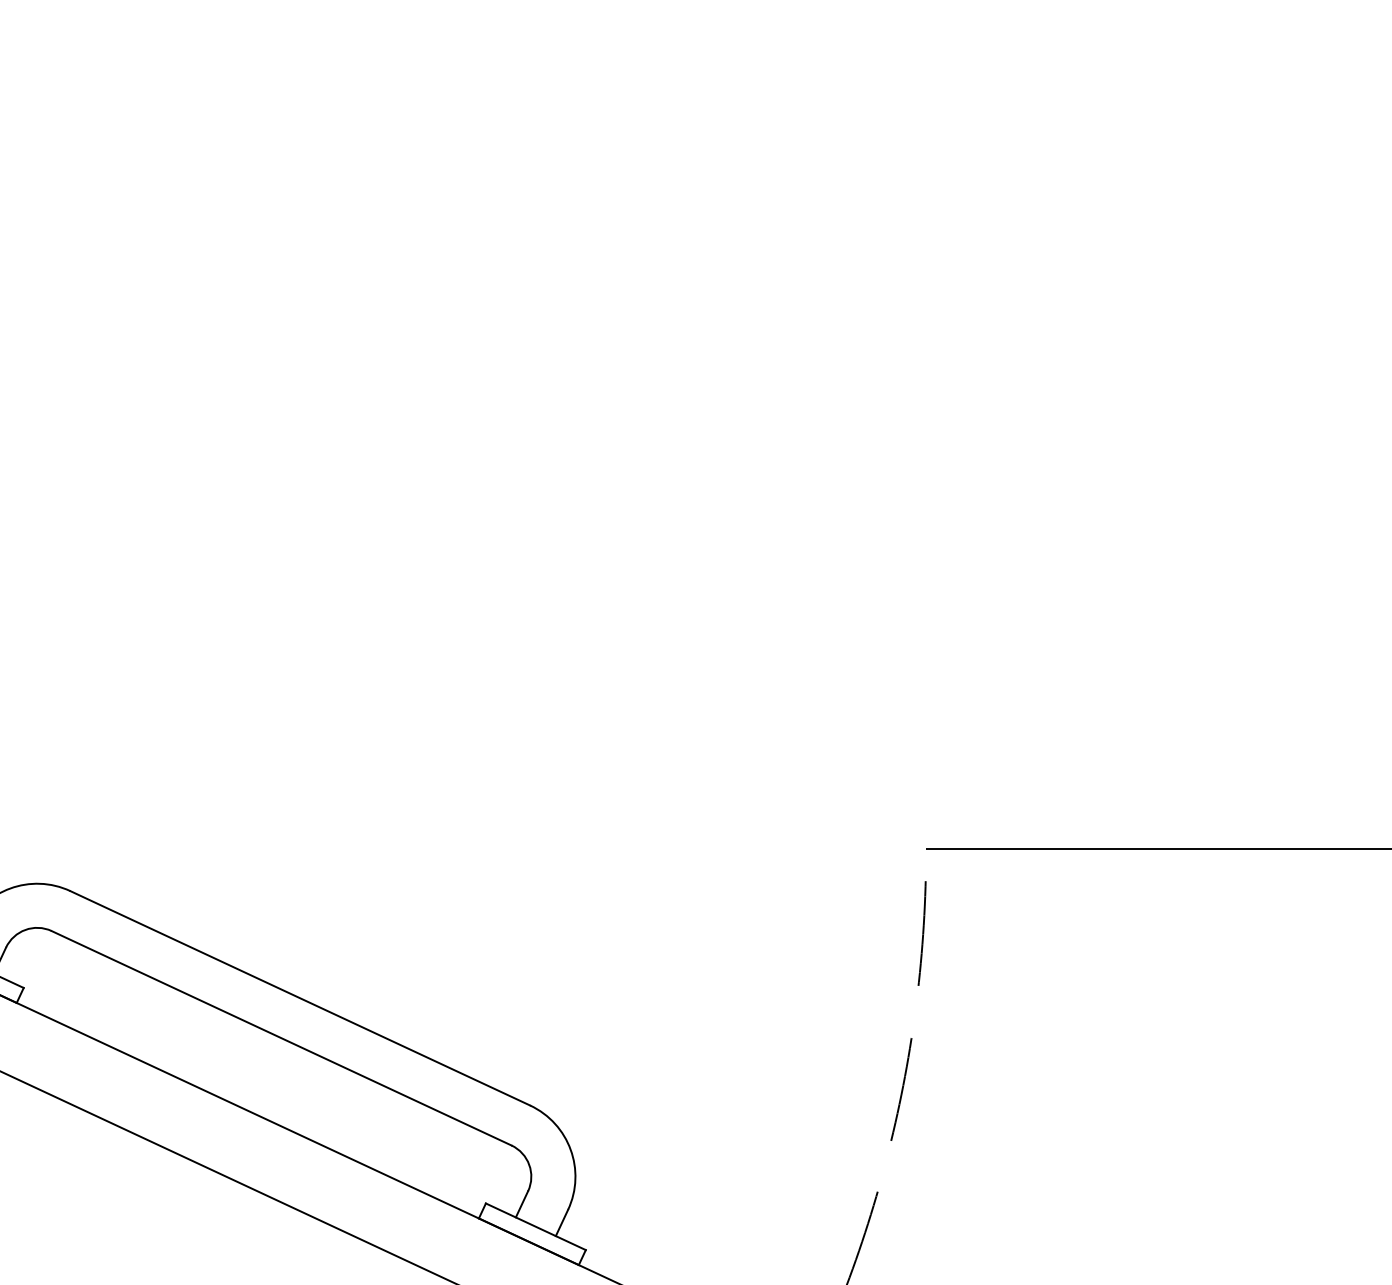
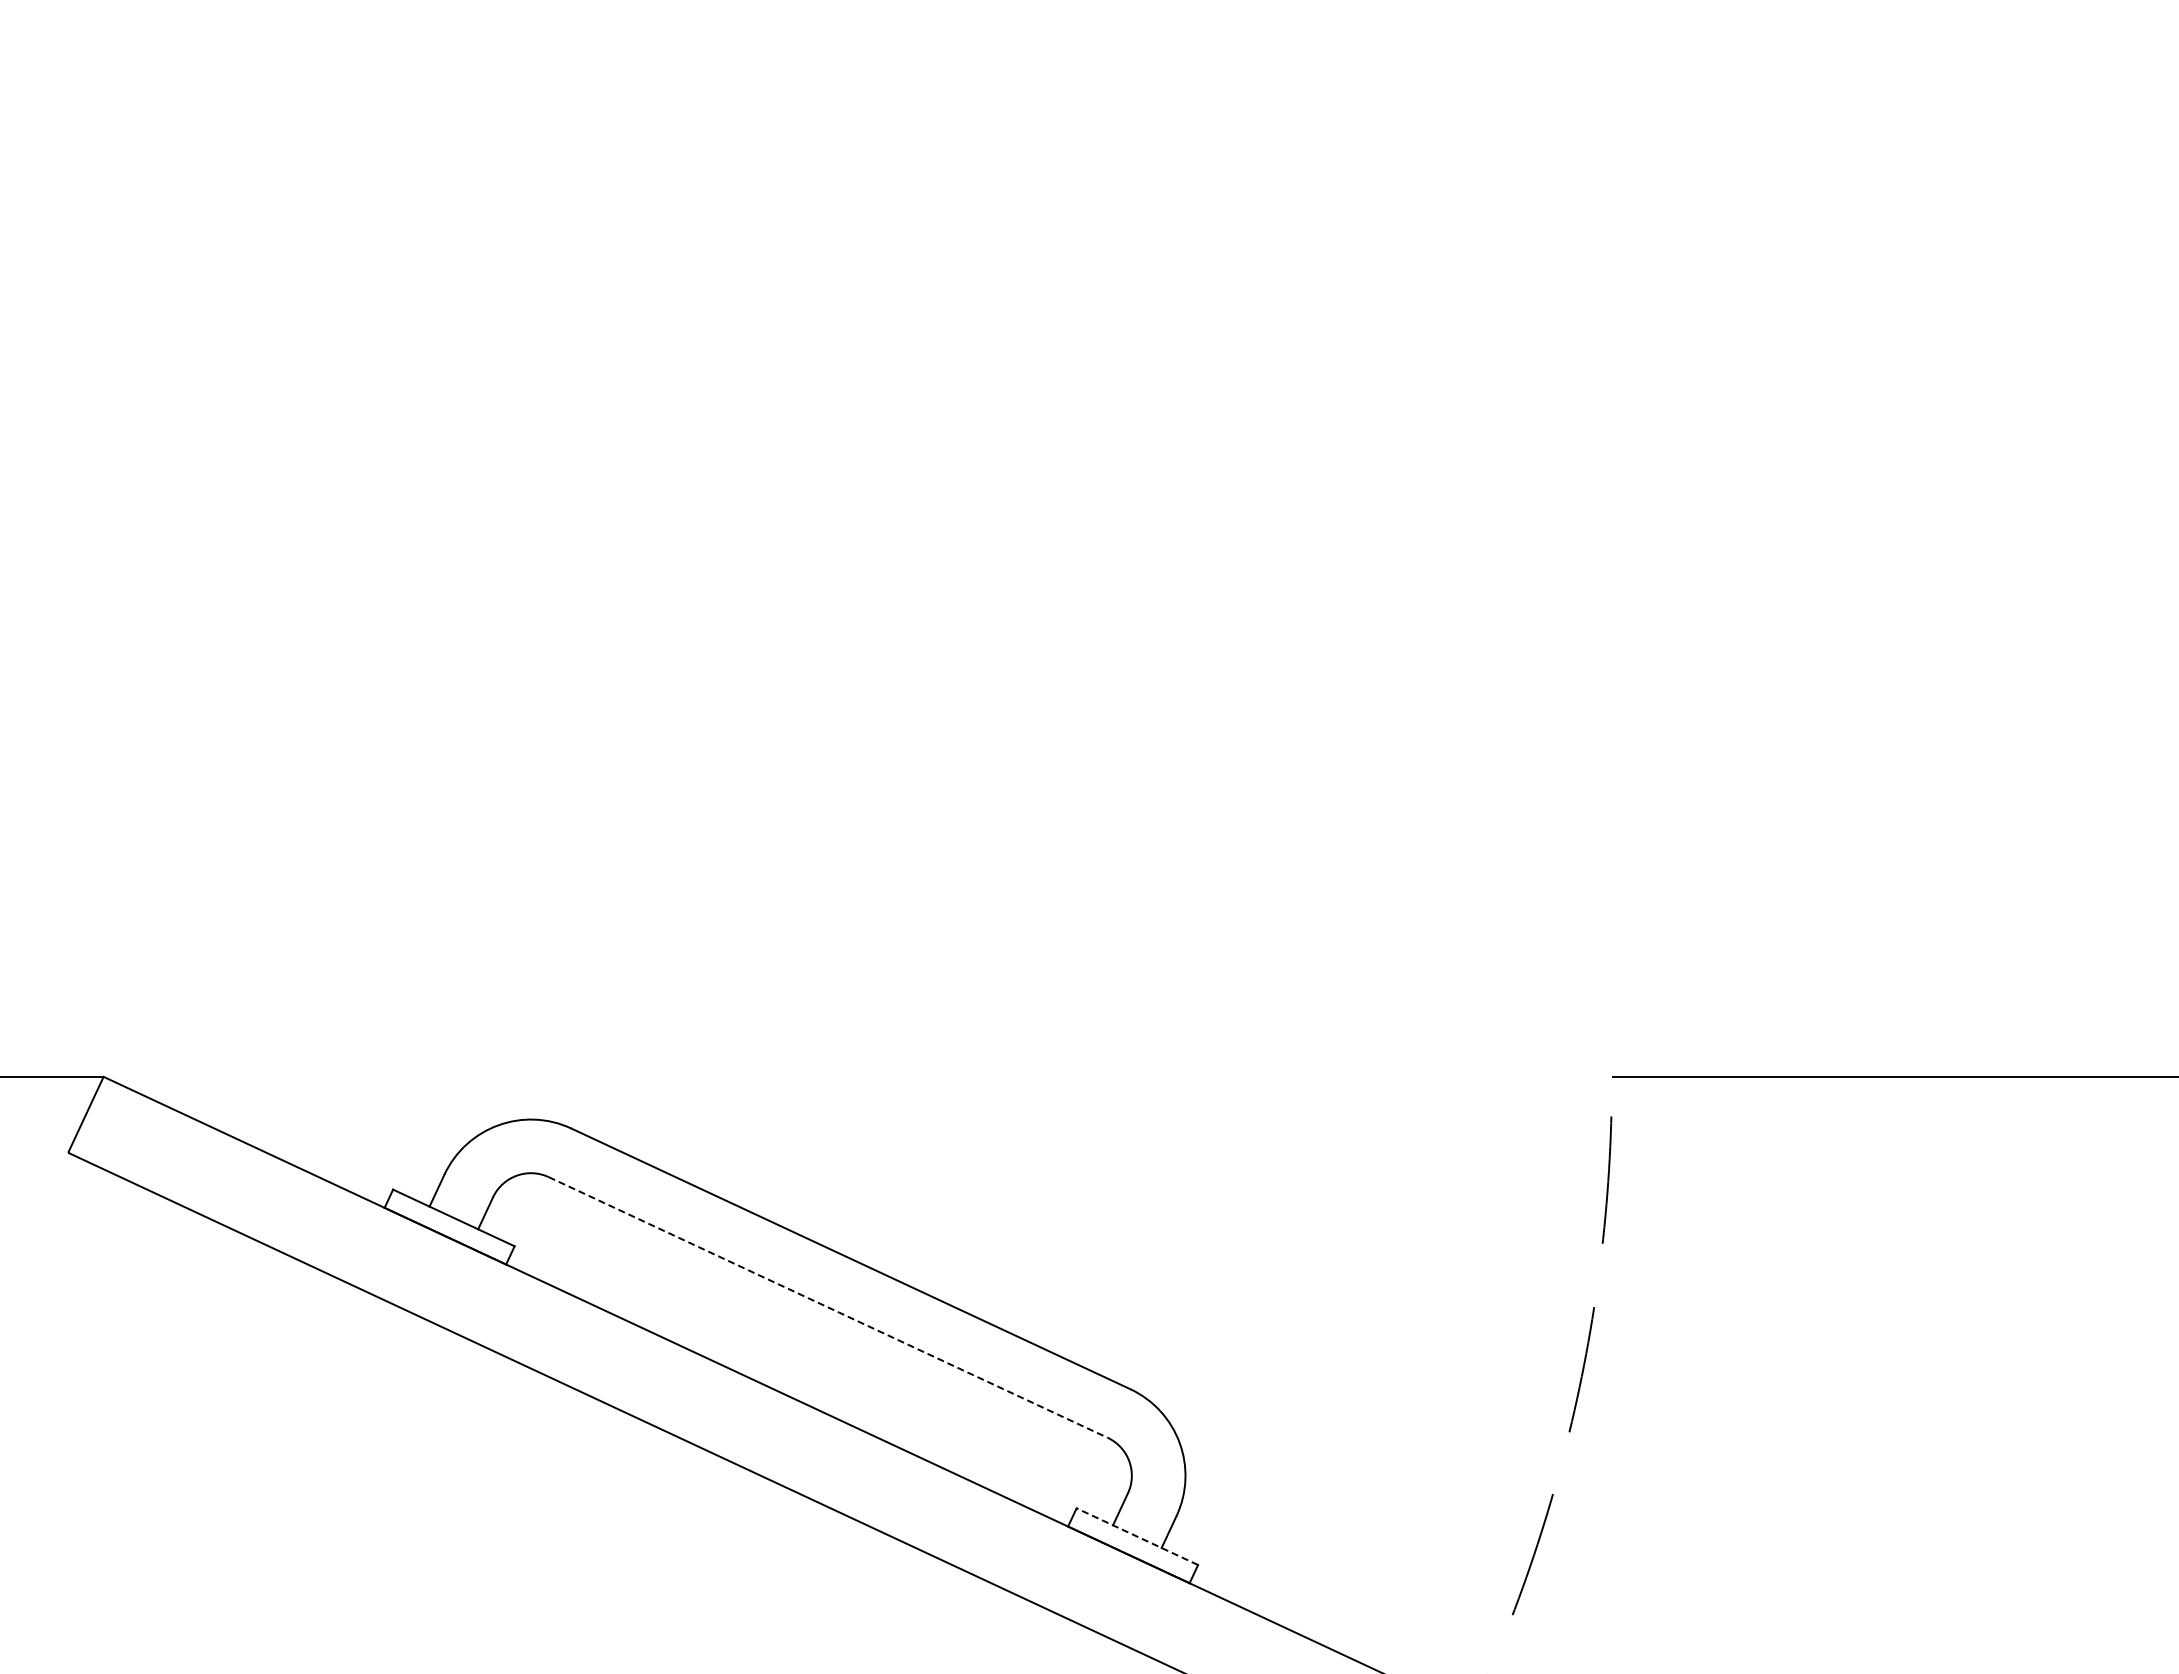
line: (281, 1038) -> (828, 1307), solid -> dashed
line: (535, 1226) -> (1136, 1536), solid -> dashed

